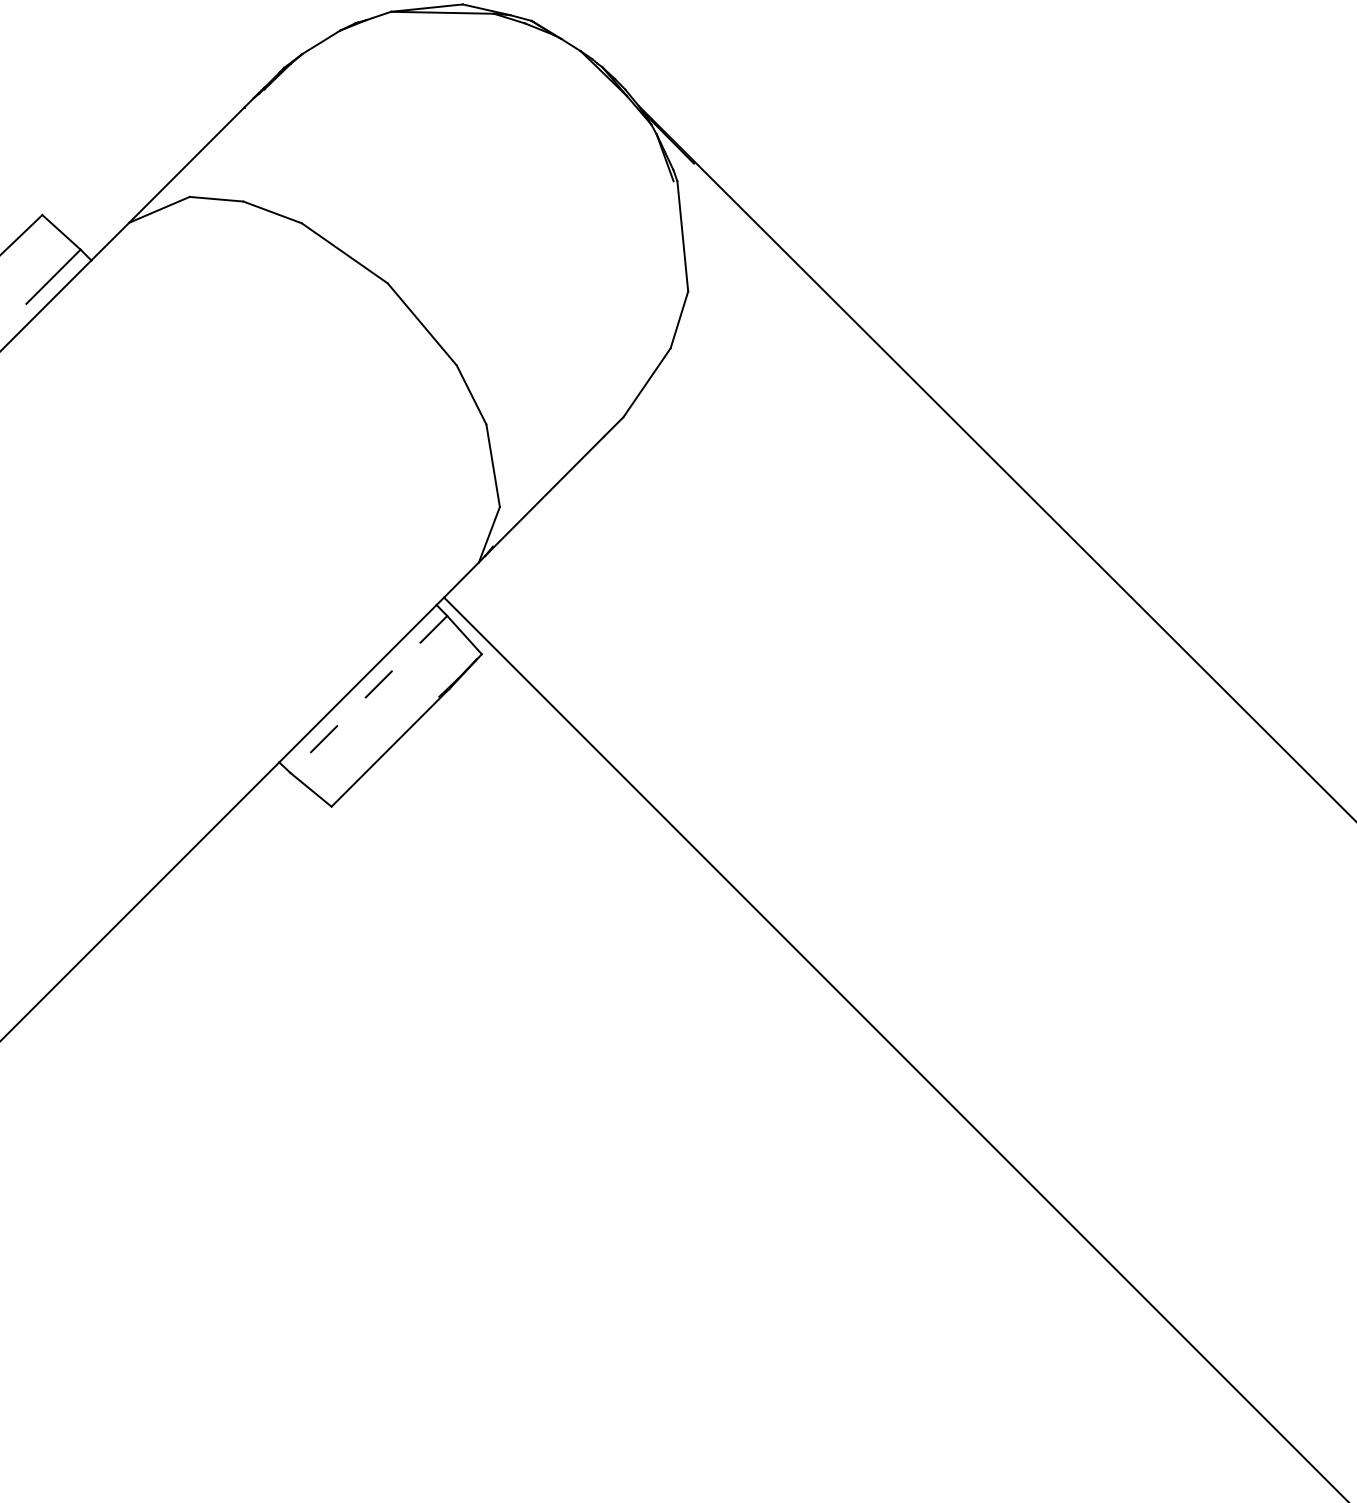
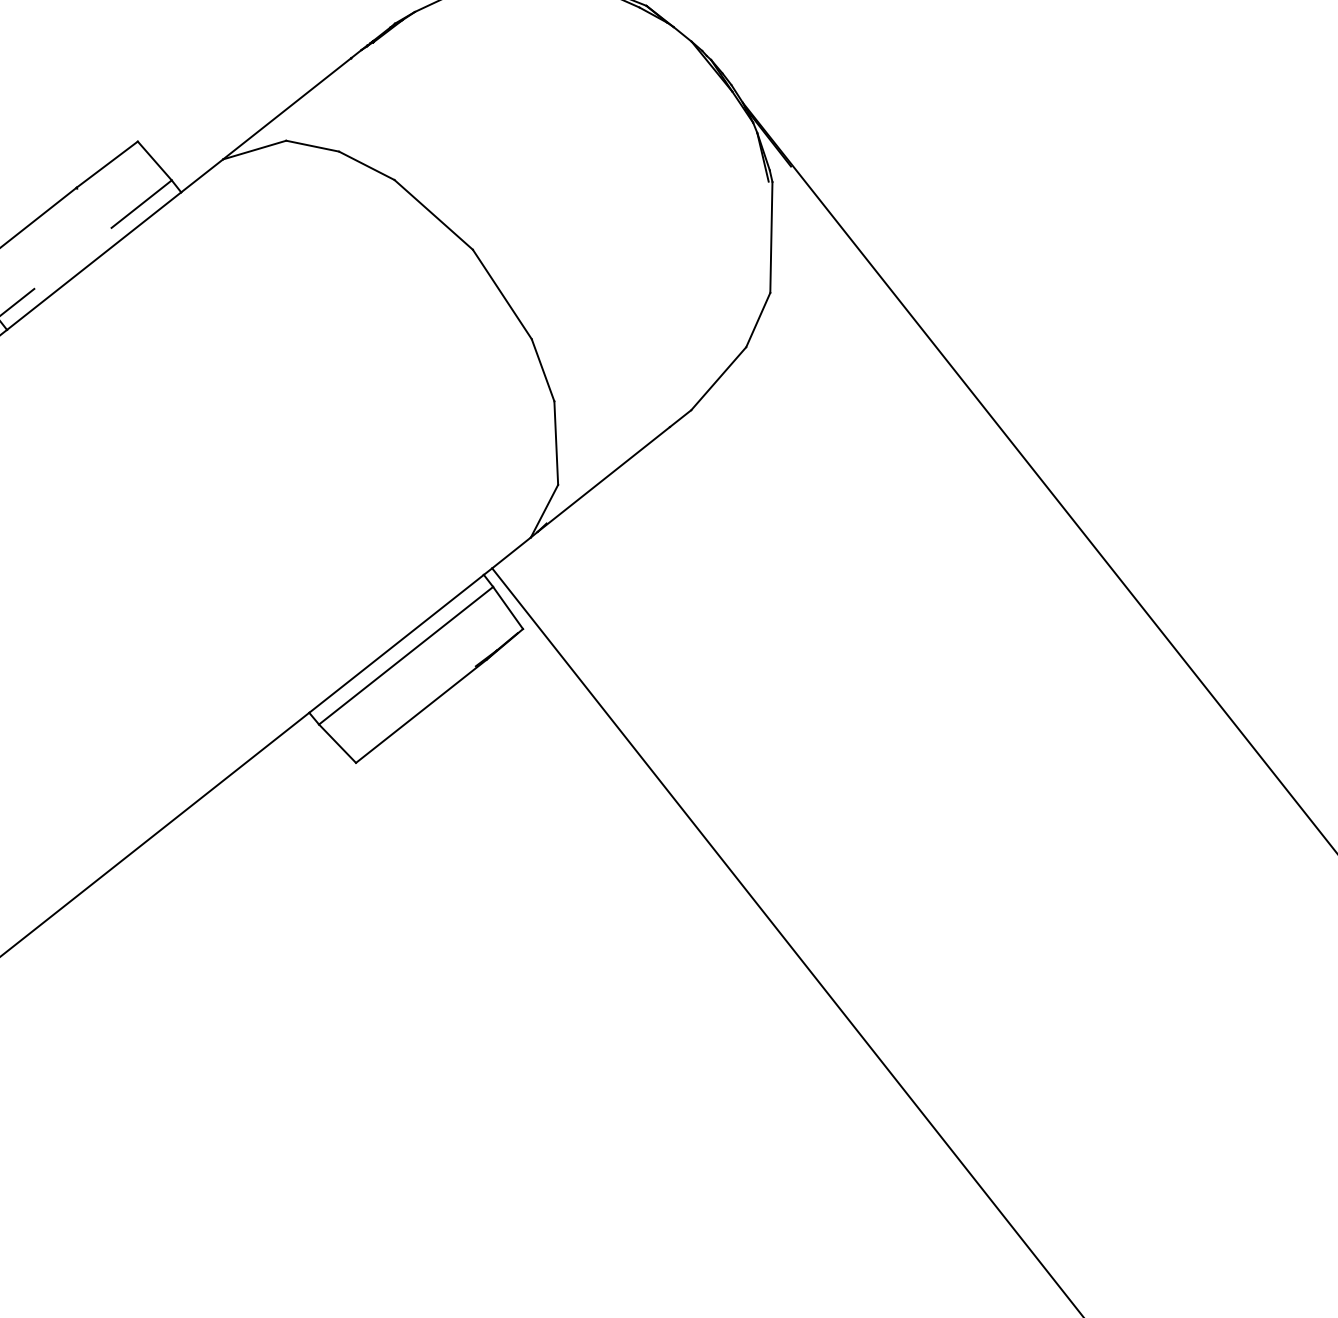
line: (368, 694) -> (405, 655), dashed -> solid

